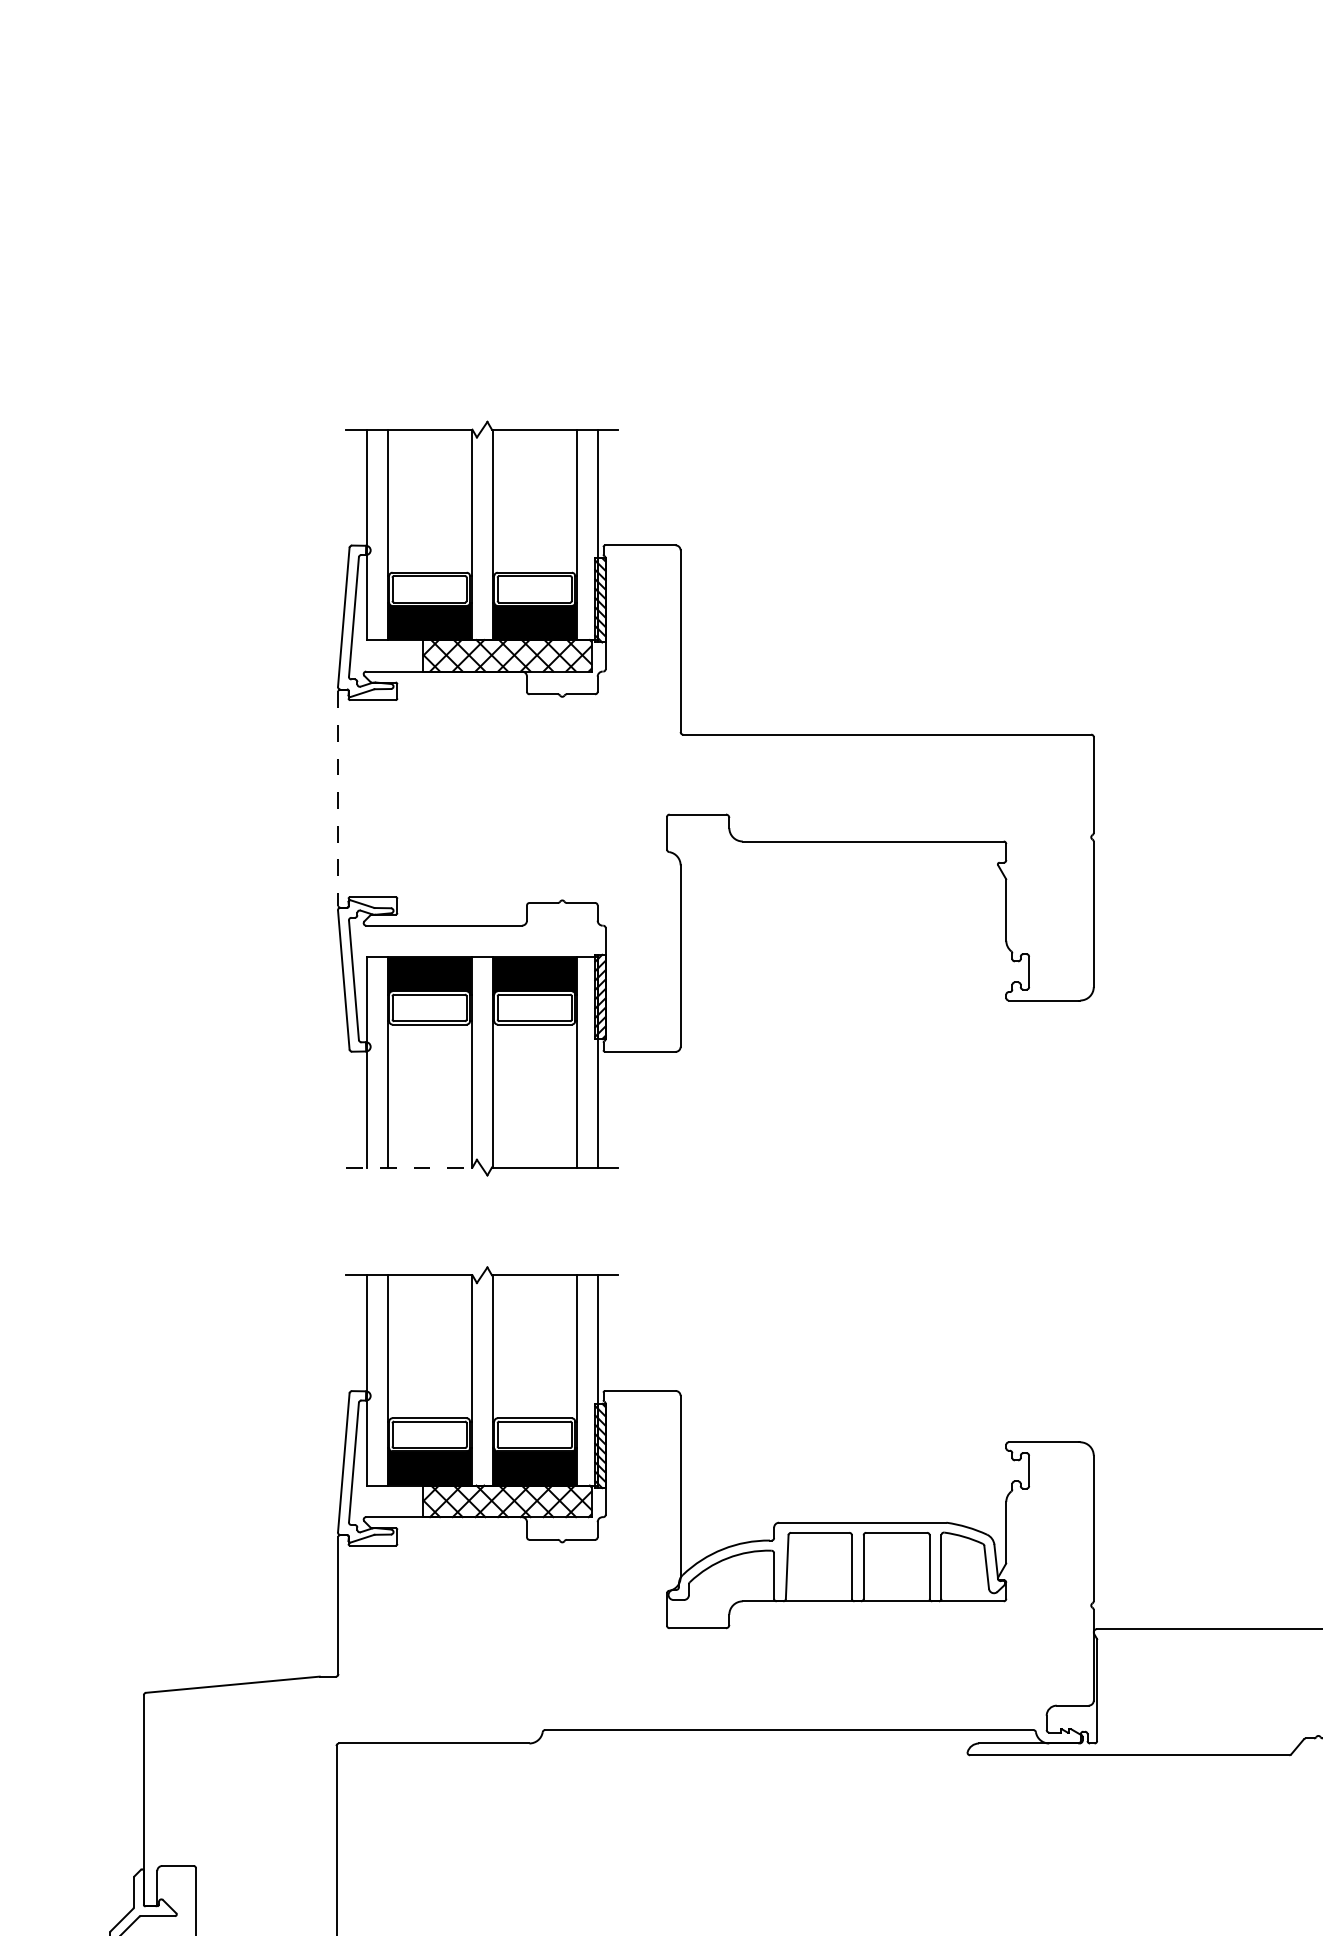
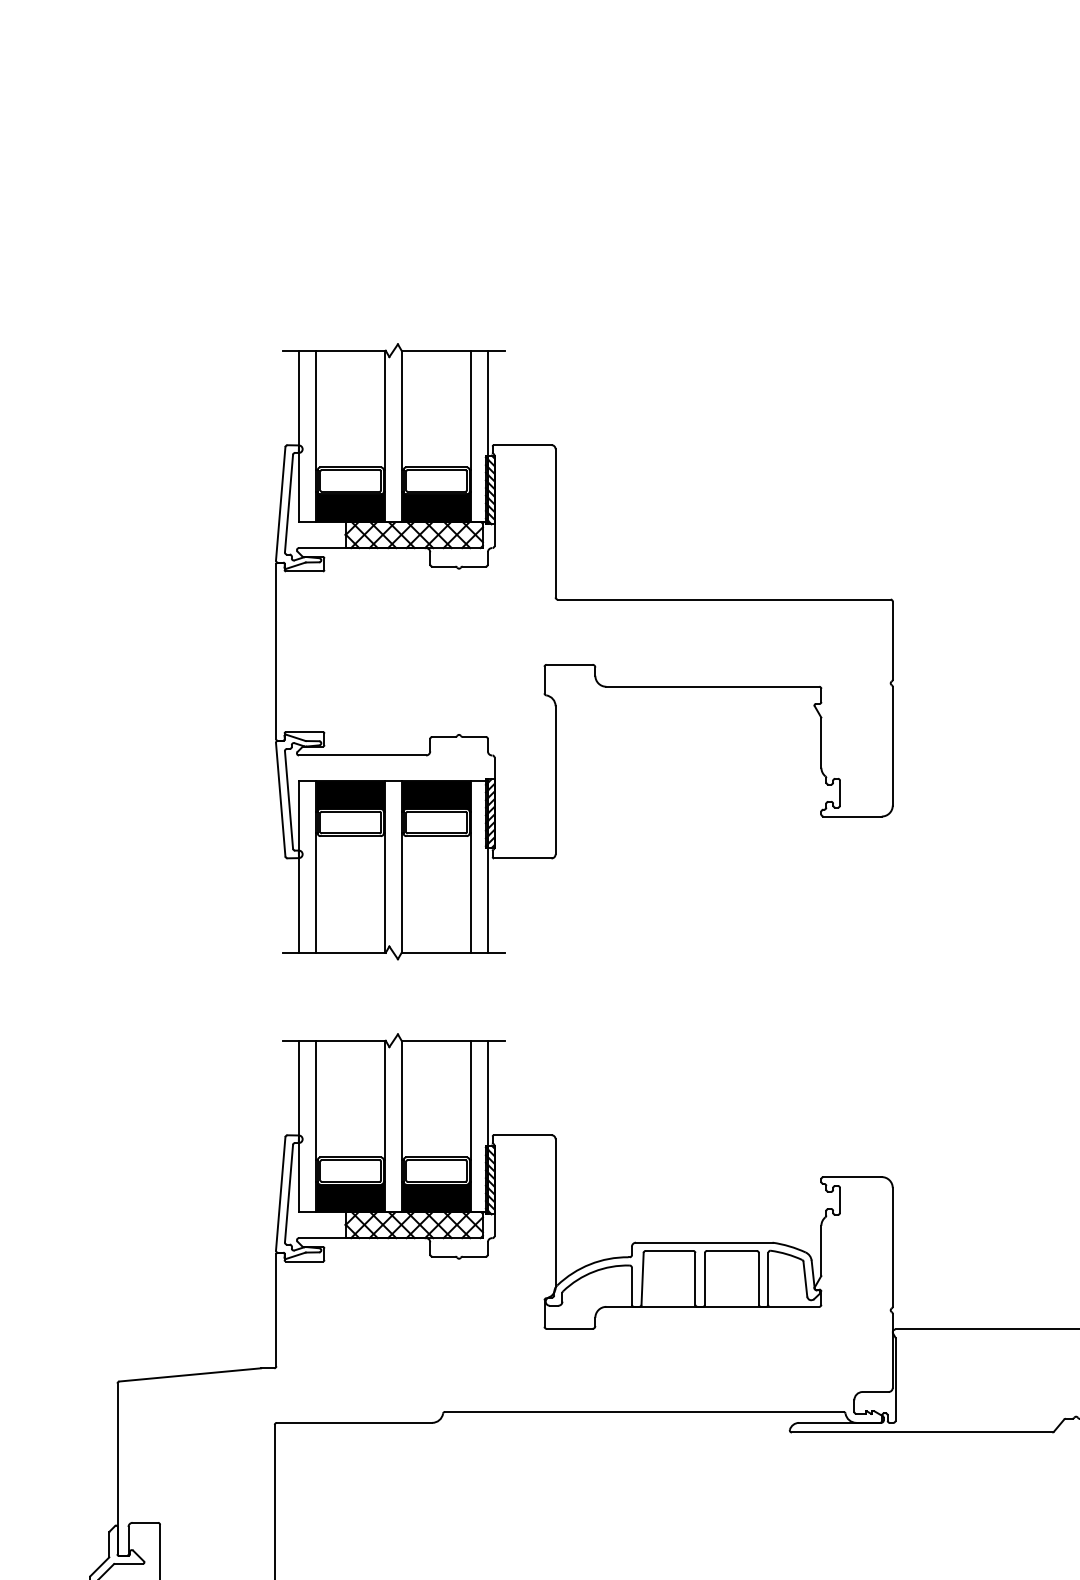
line: (338, 799) -> (276, 652), dashed -> solid
line: (409, 1167) -> (334, 952), dashed -> solid

